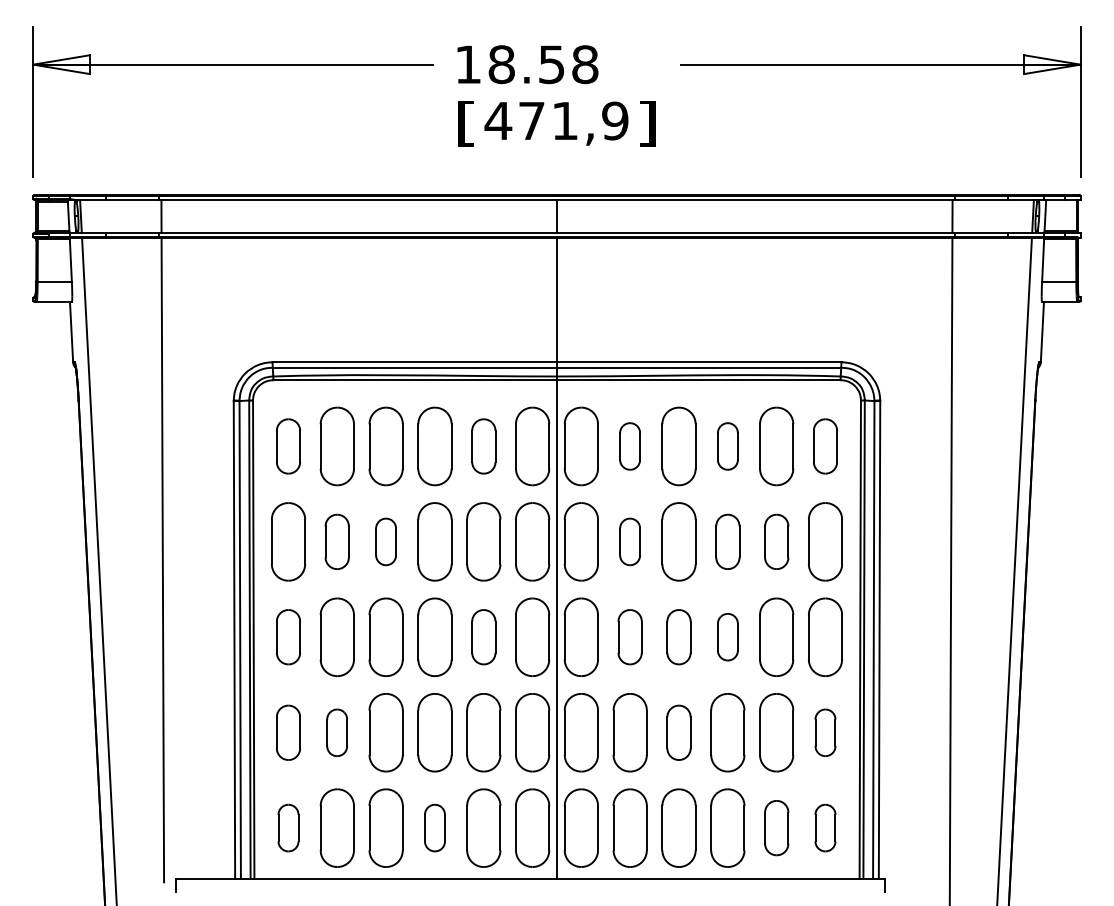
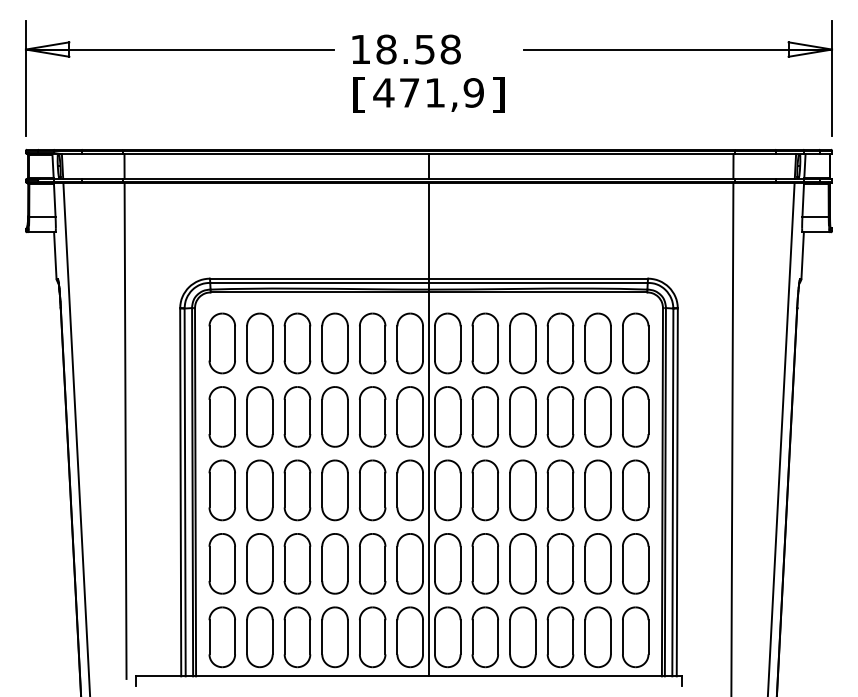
part: (288, 446) -> (222, 343), size x1.43
part: (483, 446) -> (372, 343), size x1.43
part: (629, 446) -> (484, 343), size x1.67
part: (727, 446) -> (560, 343), size x1.67
part: (825, 446) -> (635, 343), size x1.43
part: (336, 541) -> (259, 416), size x1.43
part: (385, 541) -> (296, 416), size x1.67
part: (629, 541) -> (484, 416), size x1.67
part: (727, 541) -> (560, 416), size x1.43
part: (776, 541) -> (597, 416), size x1.43
part: (288, 636) -> (222, 489), size x1.43
part: (483, 636) -> (372, 489), size x1.43
part: (629, 636) -> (484, 489), size x1.43
part: (678, 636) -> (522, 489), size x1.43
part: (727, 636) -> (560, 489), size x1.67
part: (288, 732) -> (222, 563), size x1.43
part: (336, 732) -> (259, 563), size x1.67
part: (678, 732) -> (522, 563), size x1.43
part: (825, 732) -> (635, 563), size x1.67
part: (288, 827) -> (222, 636), size x1.67
part: (434, 827) -> (334, 636), size x1.67
part: (776, 827) -> (597, 636), size x1.43
part: (825, 827) -> (635, 636), size x1.67

